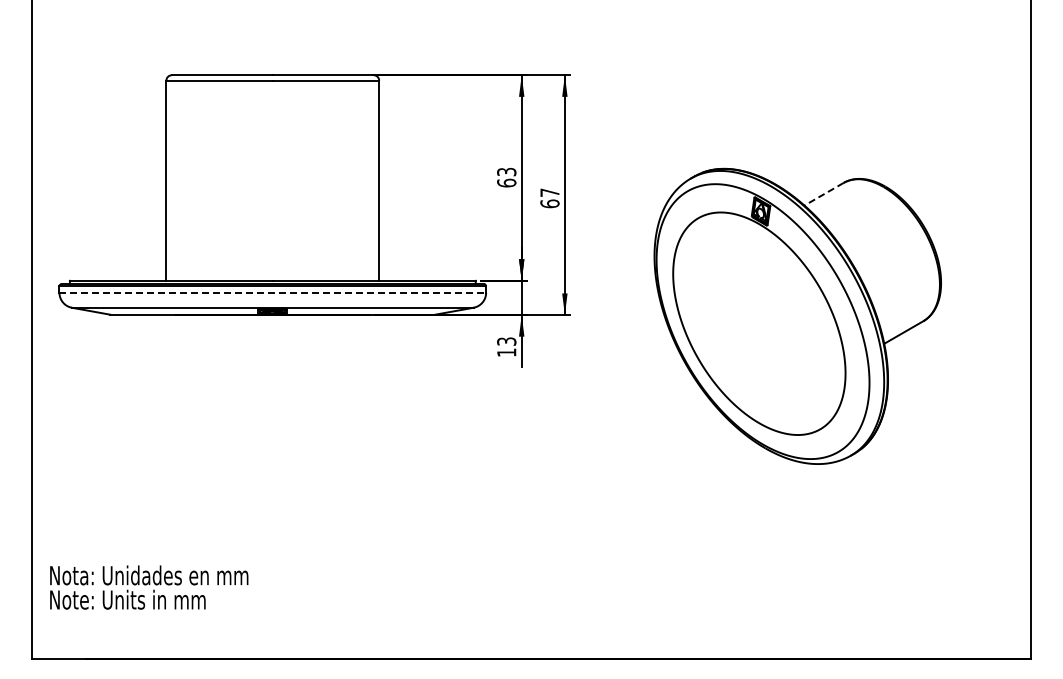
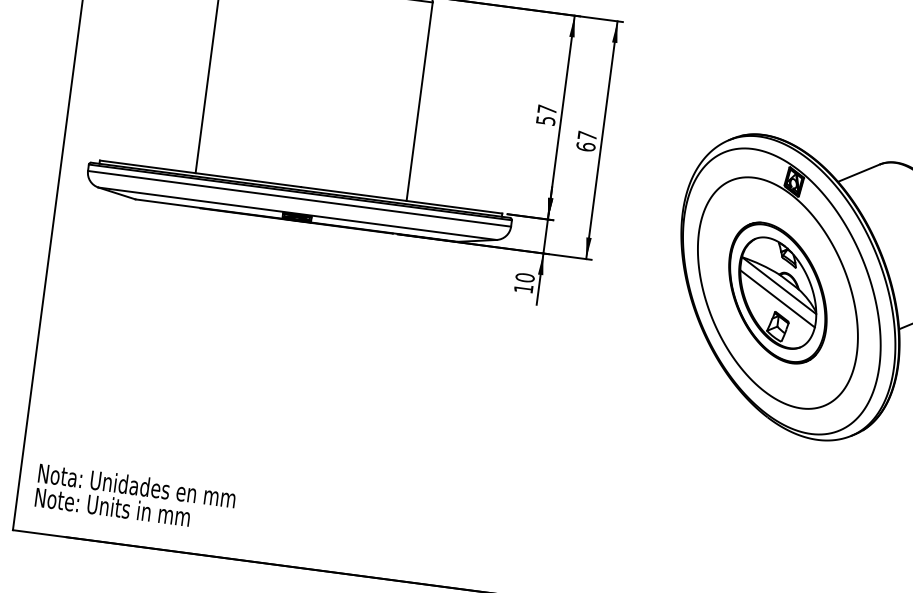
text: (506, 177) -> (546, 115), 63 -> 57
line: (824, 194) -> (859, 173), dashed -> solid
line: (273, 292) -> (300, 198), dashed -> solid
part: (759, 323) -> (778, 292), added
text: (506, 341) -> (524, 277), 13 -> 10
text: (149, 587) -> (135, 497), moved

